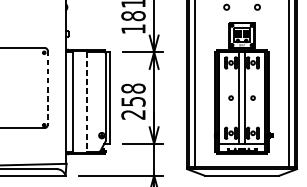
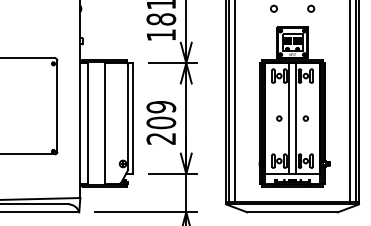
line: (47, 88) -> (57, 106), dashed -> solid
text: (133, 95) -> (161, 115), 258 -> 209
line: (86, 102) -> (104, 123), dashed -> solid

